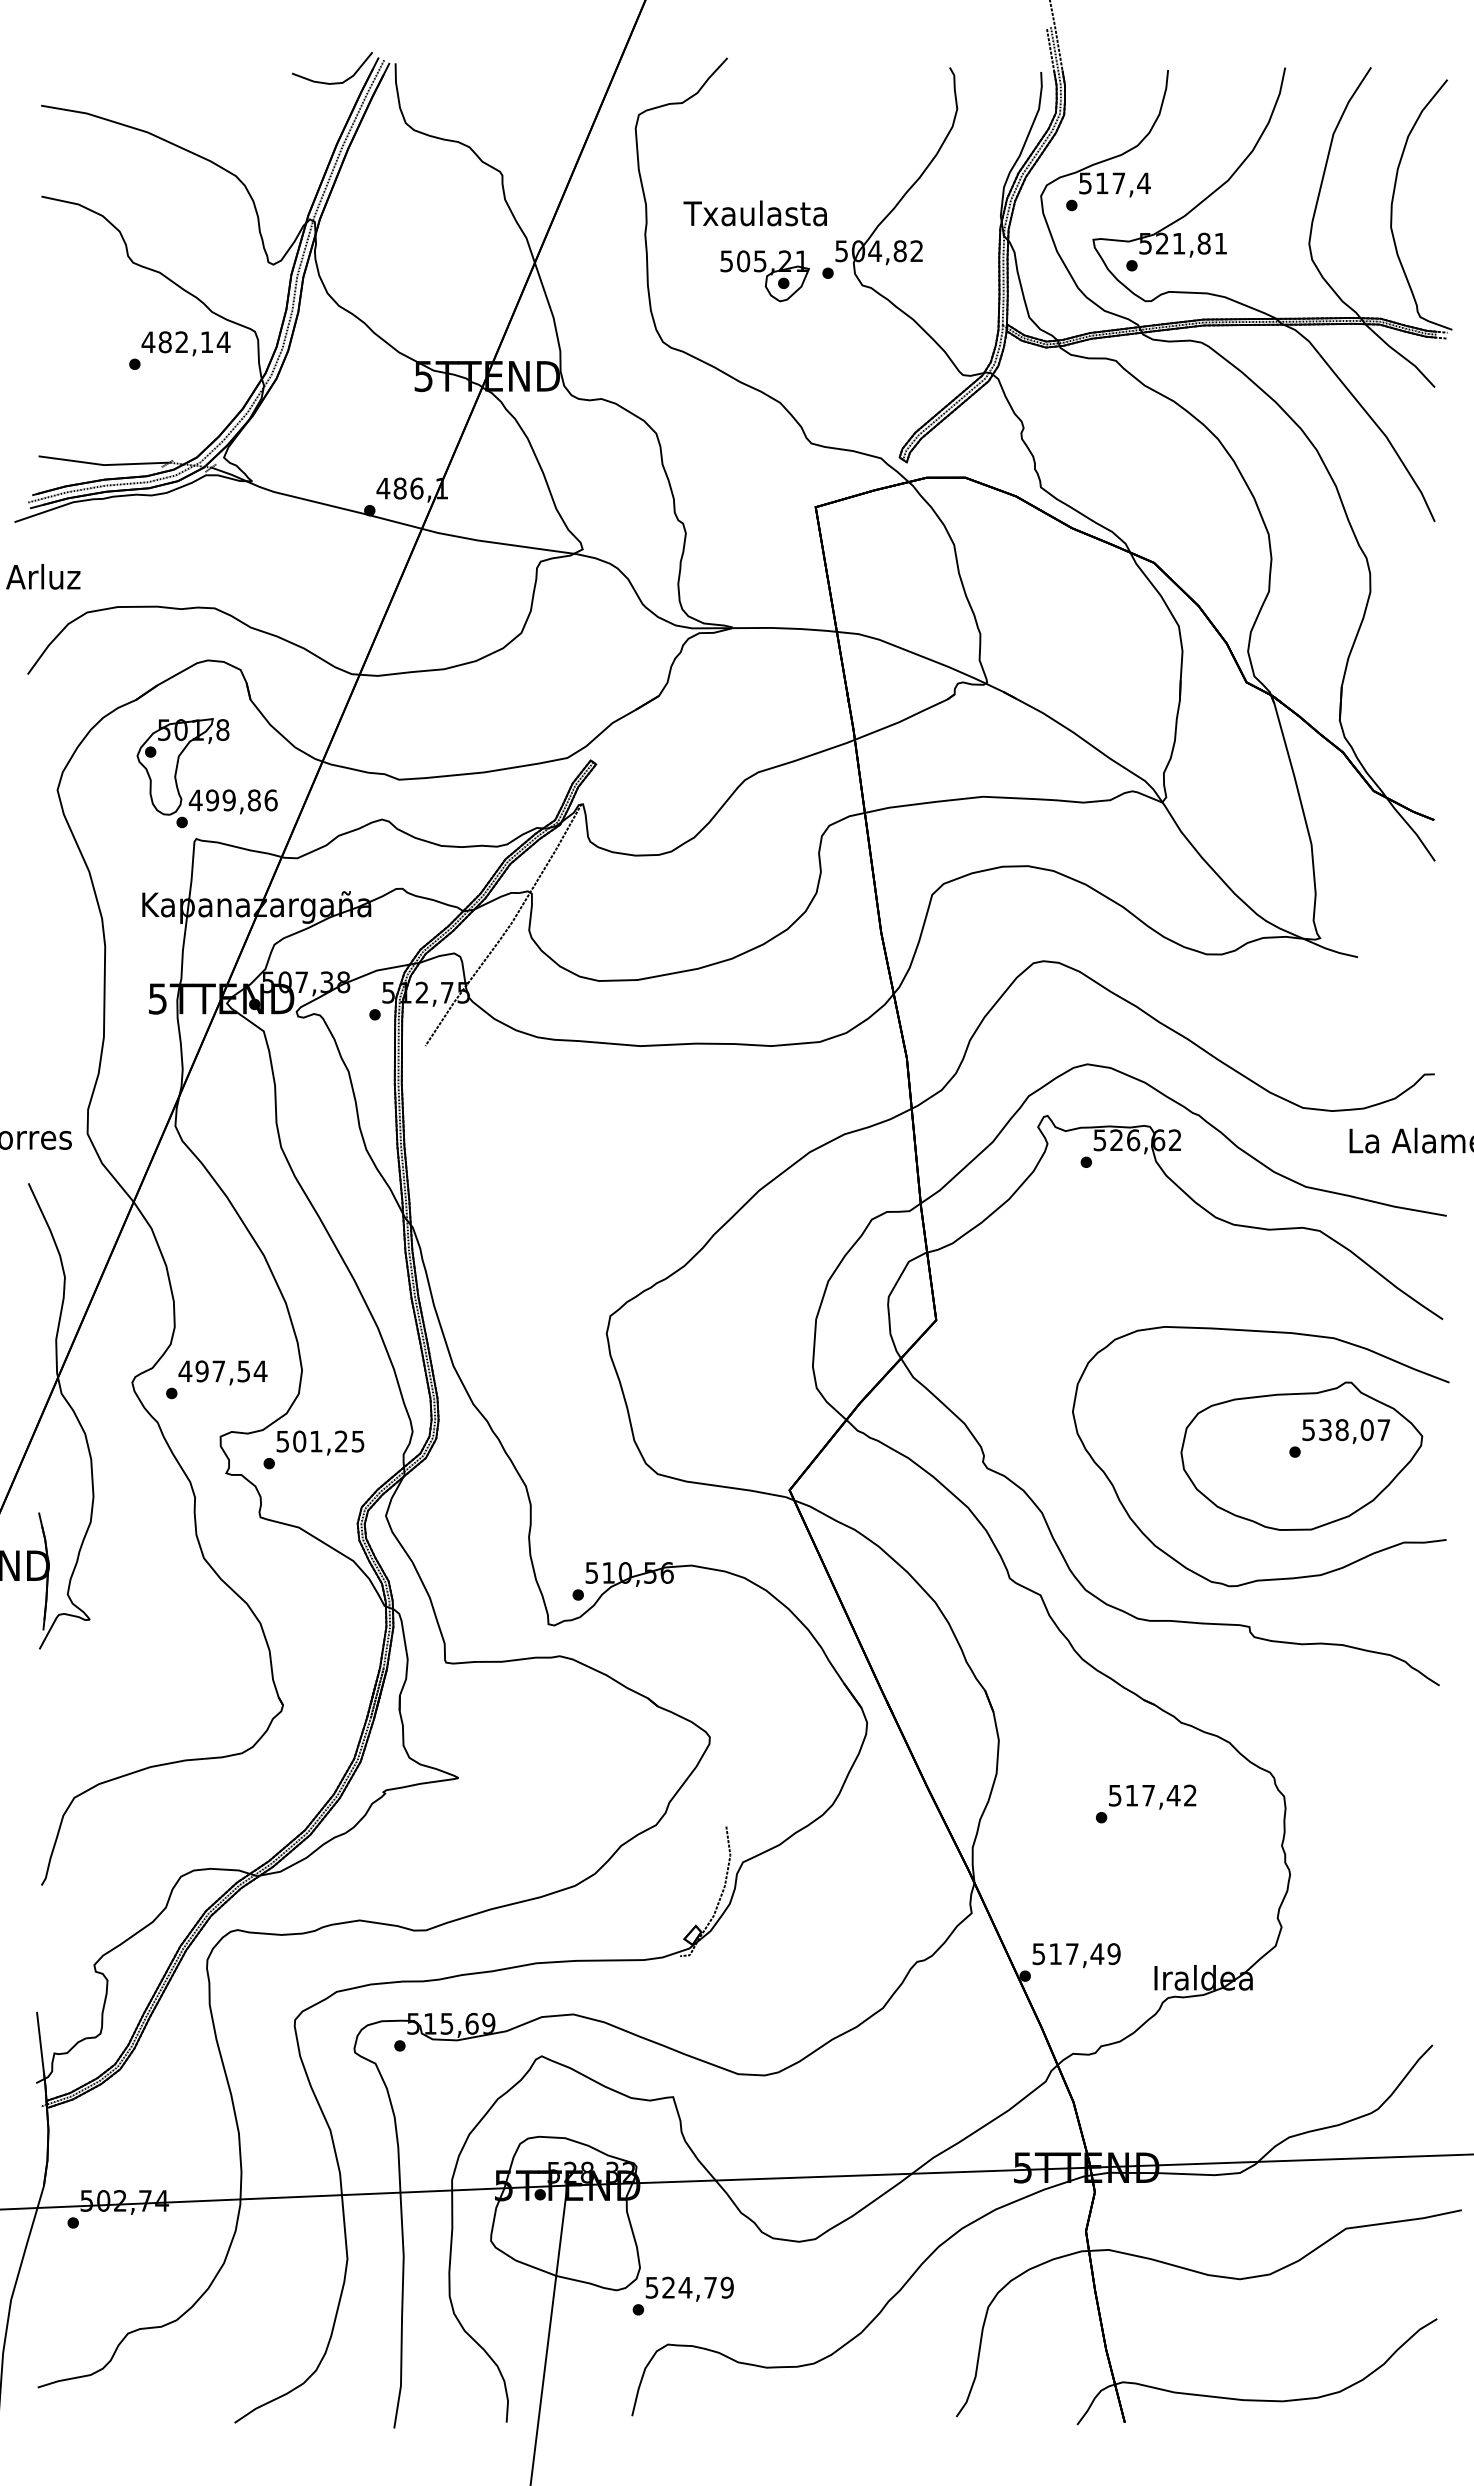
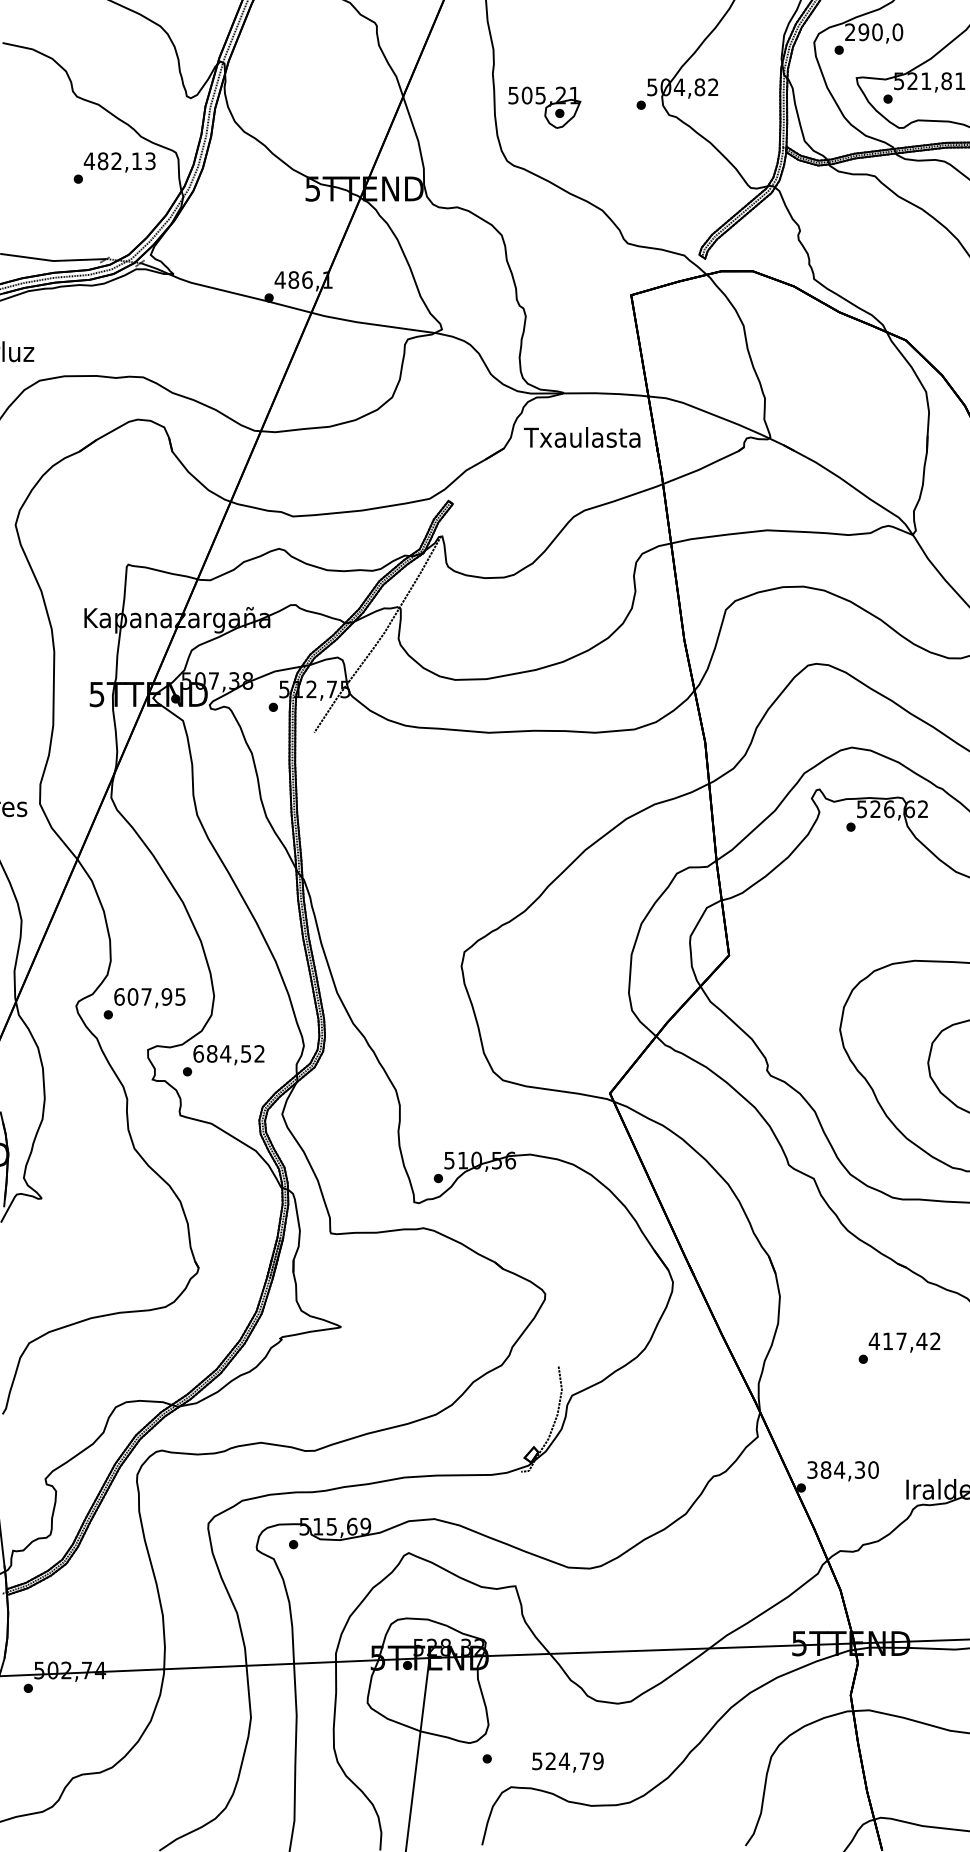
text: (1114, 183) -> (873, 32), 517,4 -> 290,0
text: (754, 213) -> (581, 437), moved
part: (765, 276) -> (544, 107), moved
text: (223, 342) -> (150, 161), 482,14 -> 482,13
part: (210, 789) -> (139, 524), removed
text: (222, 1371) -> (149, 997), 497,54 -> 607,95
text: (320, 1441) -> (229, 1053), 501,25 -> 684,52
text: (1115, 1795) -> (874, 1341), 517,42 -> 417,42
text: (1076, 1954) -> (842, 1470), 517,49 -> 384,30
text: (689, 2288) -> (567, 1761), moved

